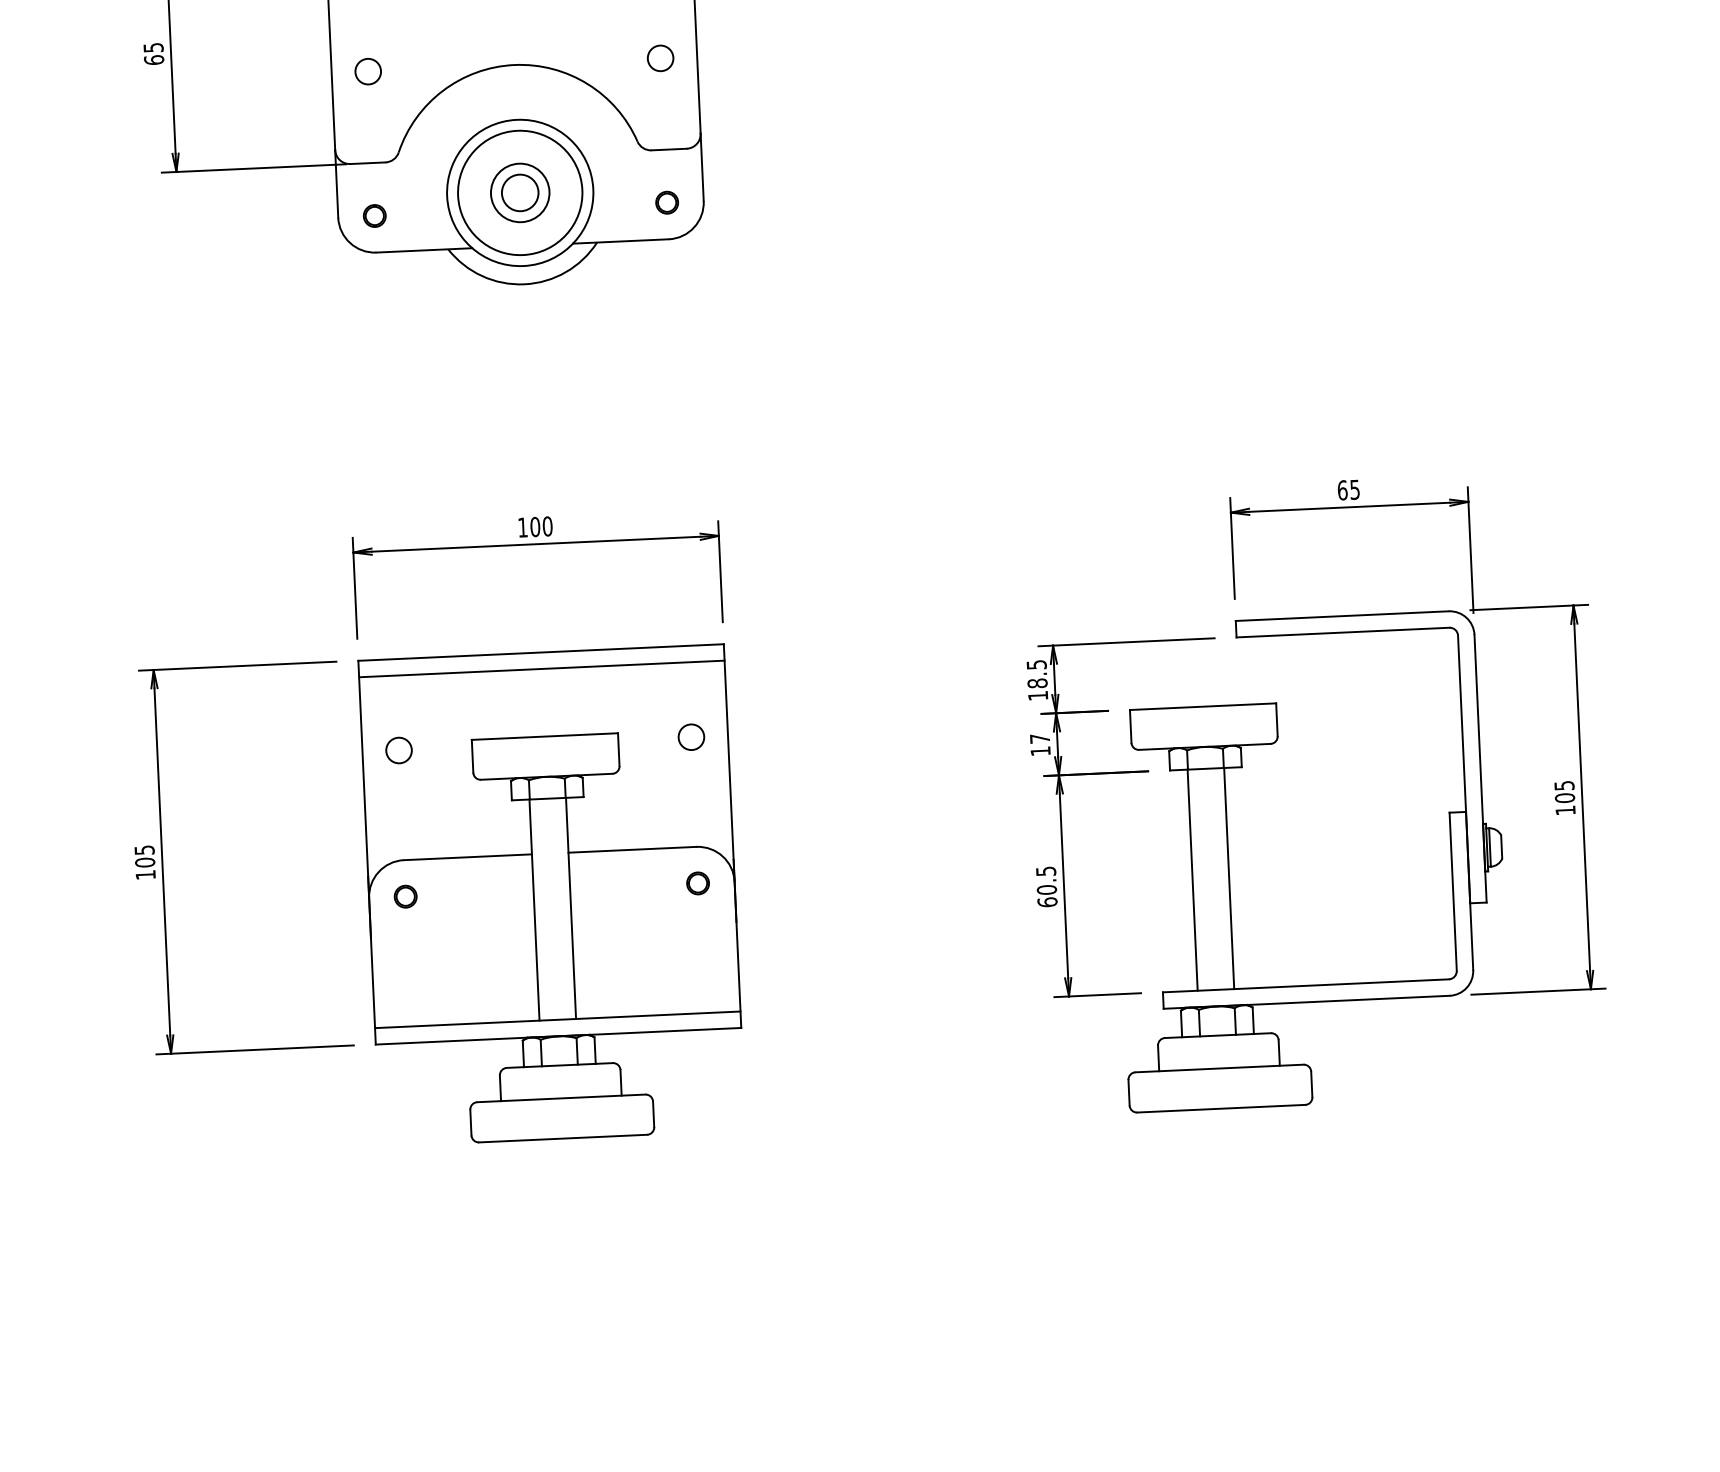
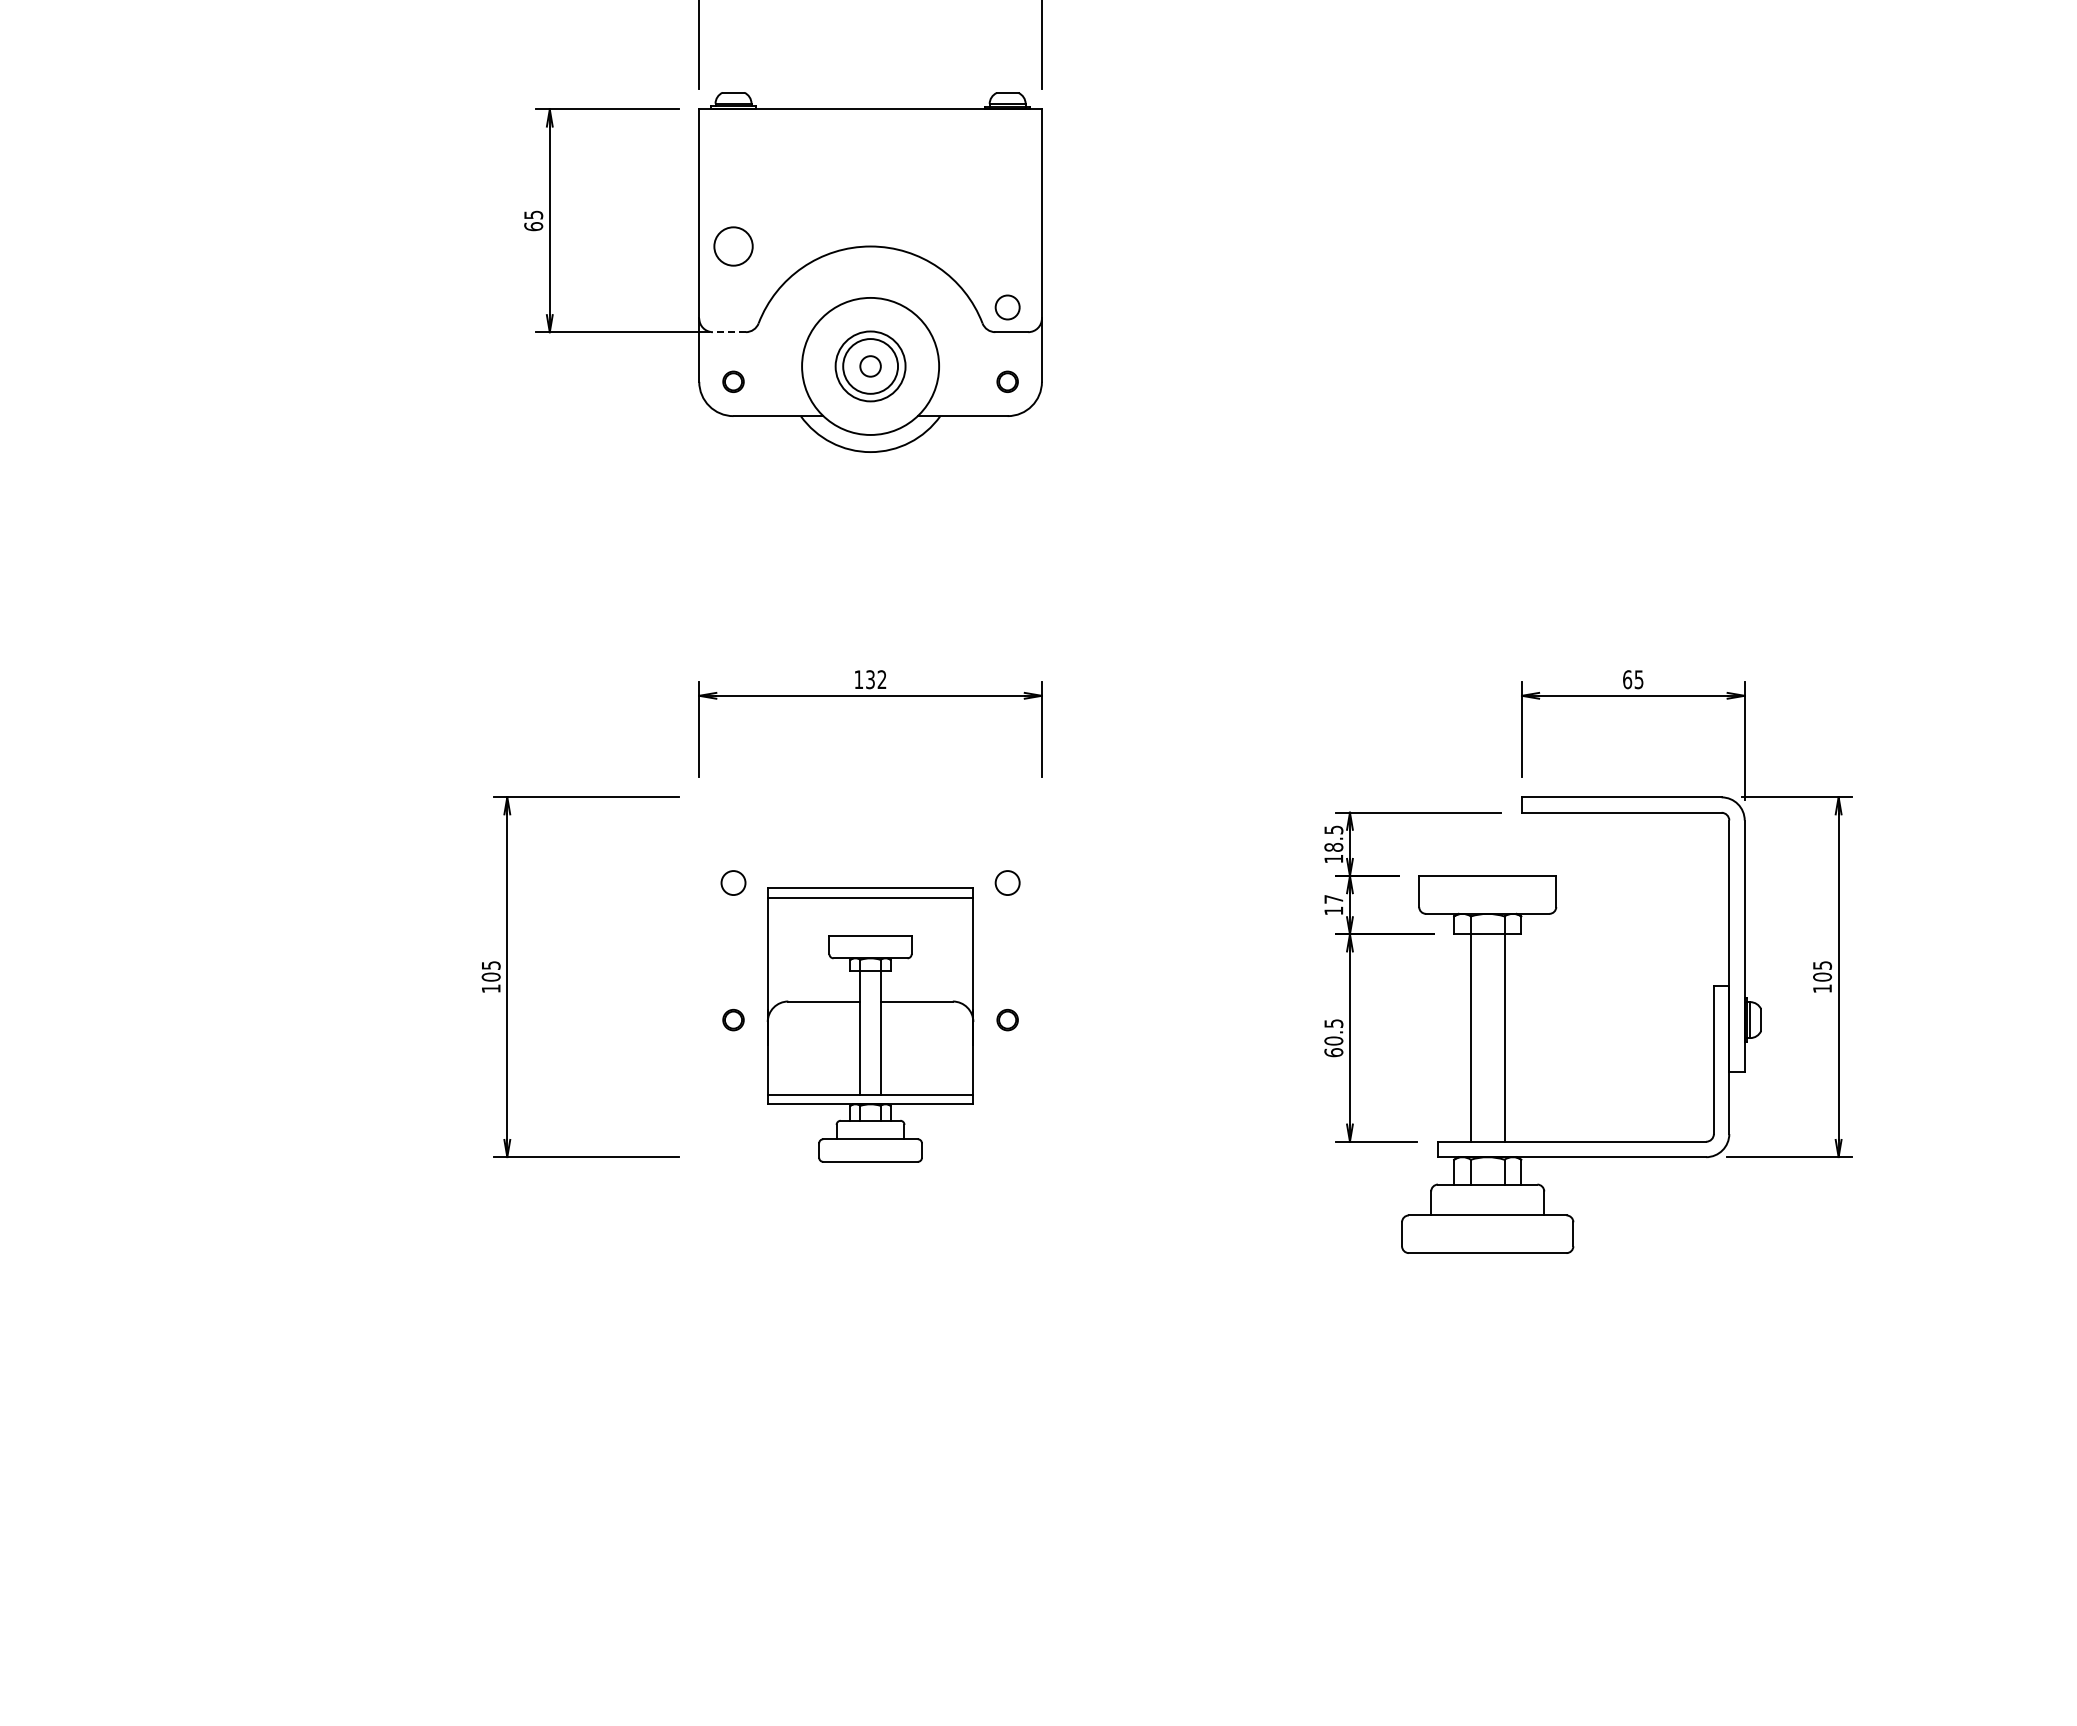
circle: (660, 58) -> (1007, 307), moved
circle: (368, 71) -> (733, 246), size x1.6
line: (367, 163) -> (728, 332), solid -> dashed
circle: (520, 193) -> (870, 366), size x0.6
circle: (520, 193) -> (870, 366), size x0.6
text: (541, 526) -> (876, 679), 100 -> 132
part: (551, 894) -> (870, 1024), size x0.6

